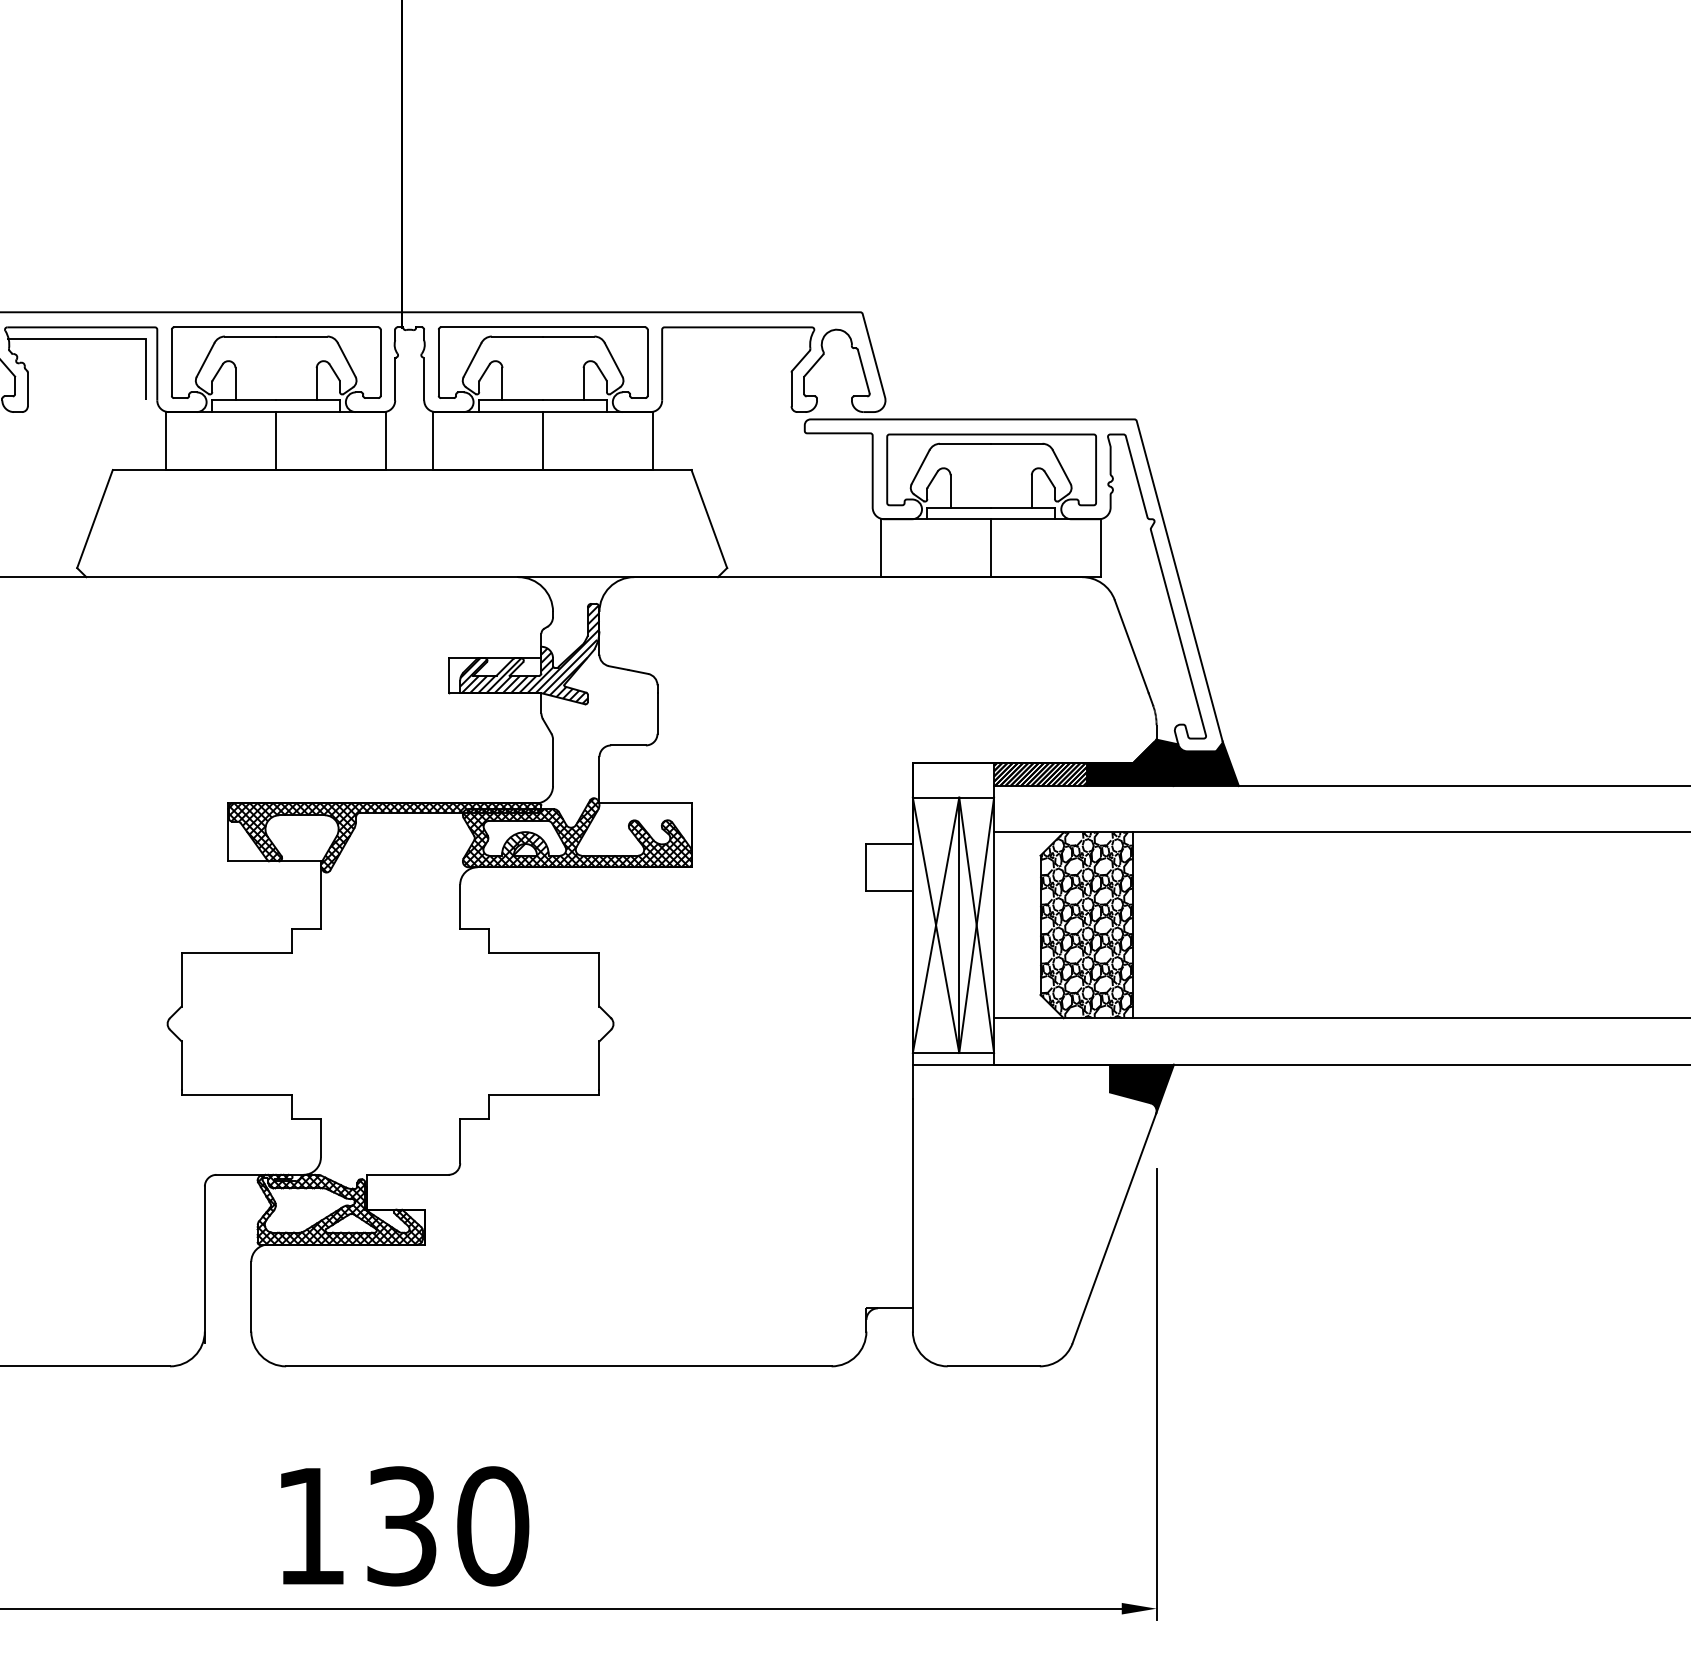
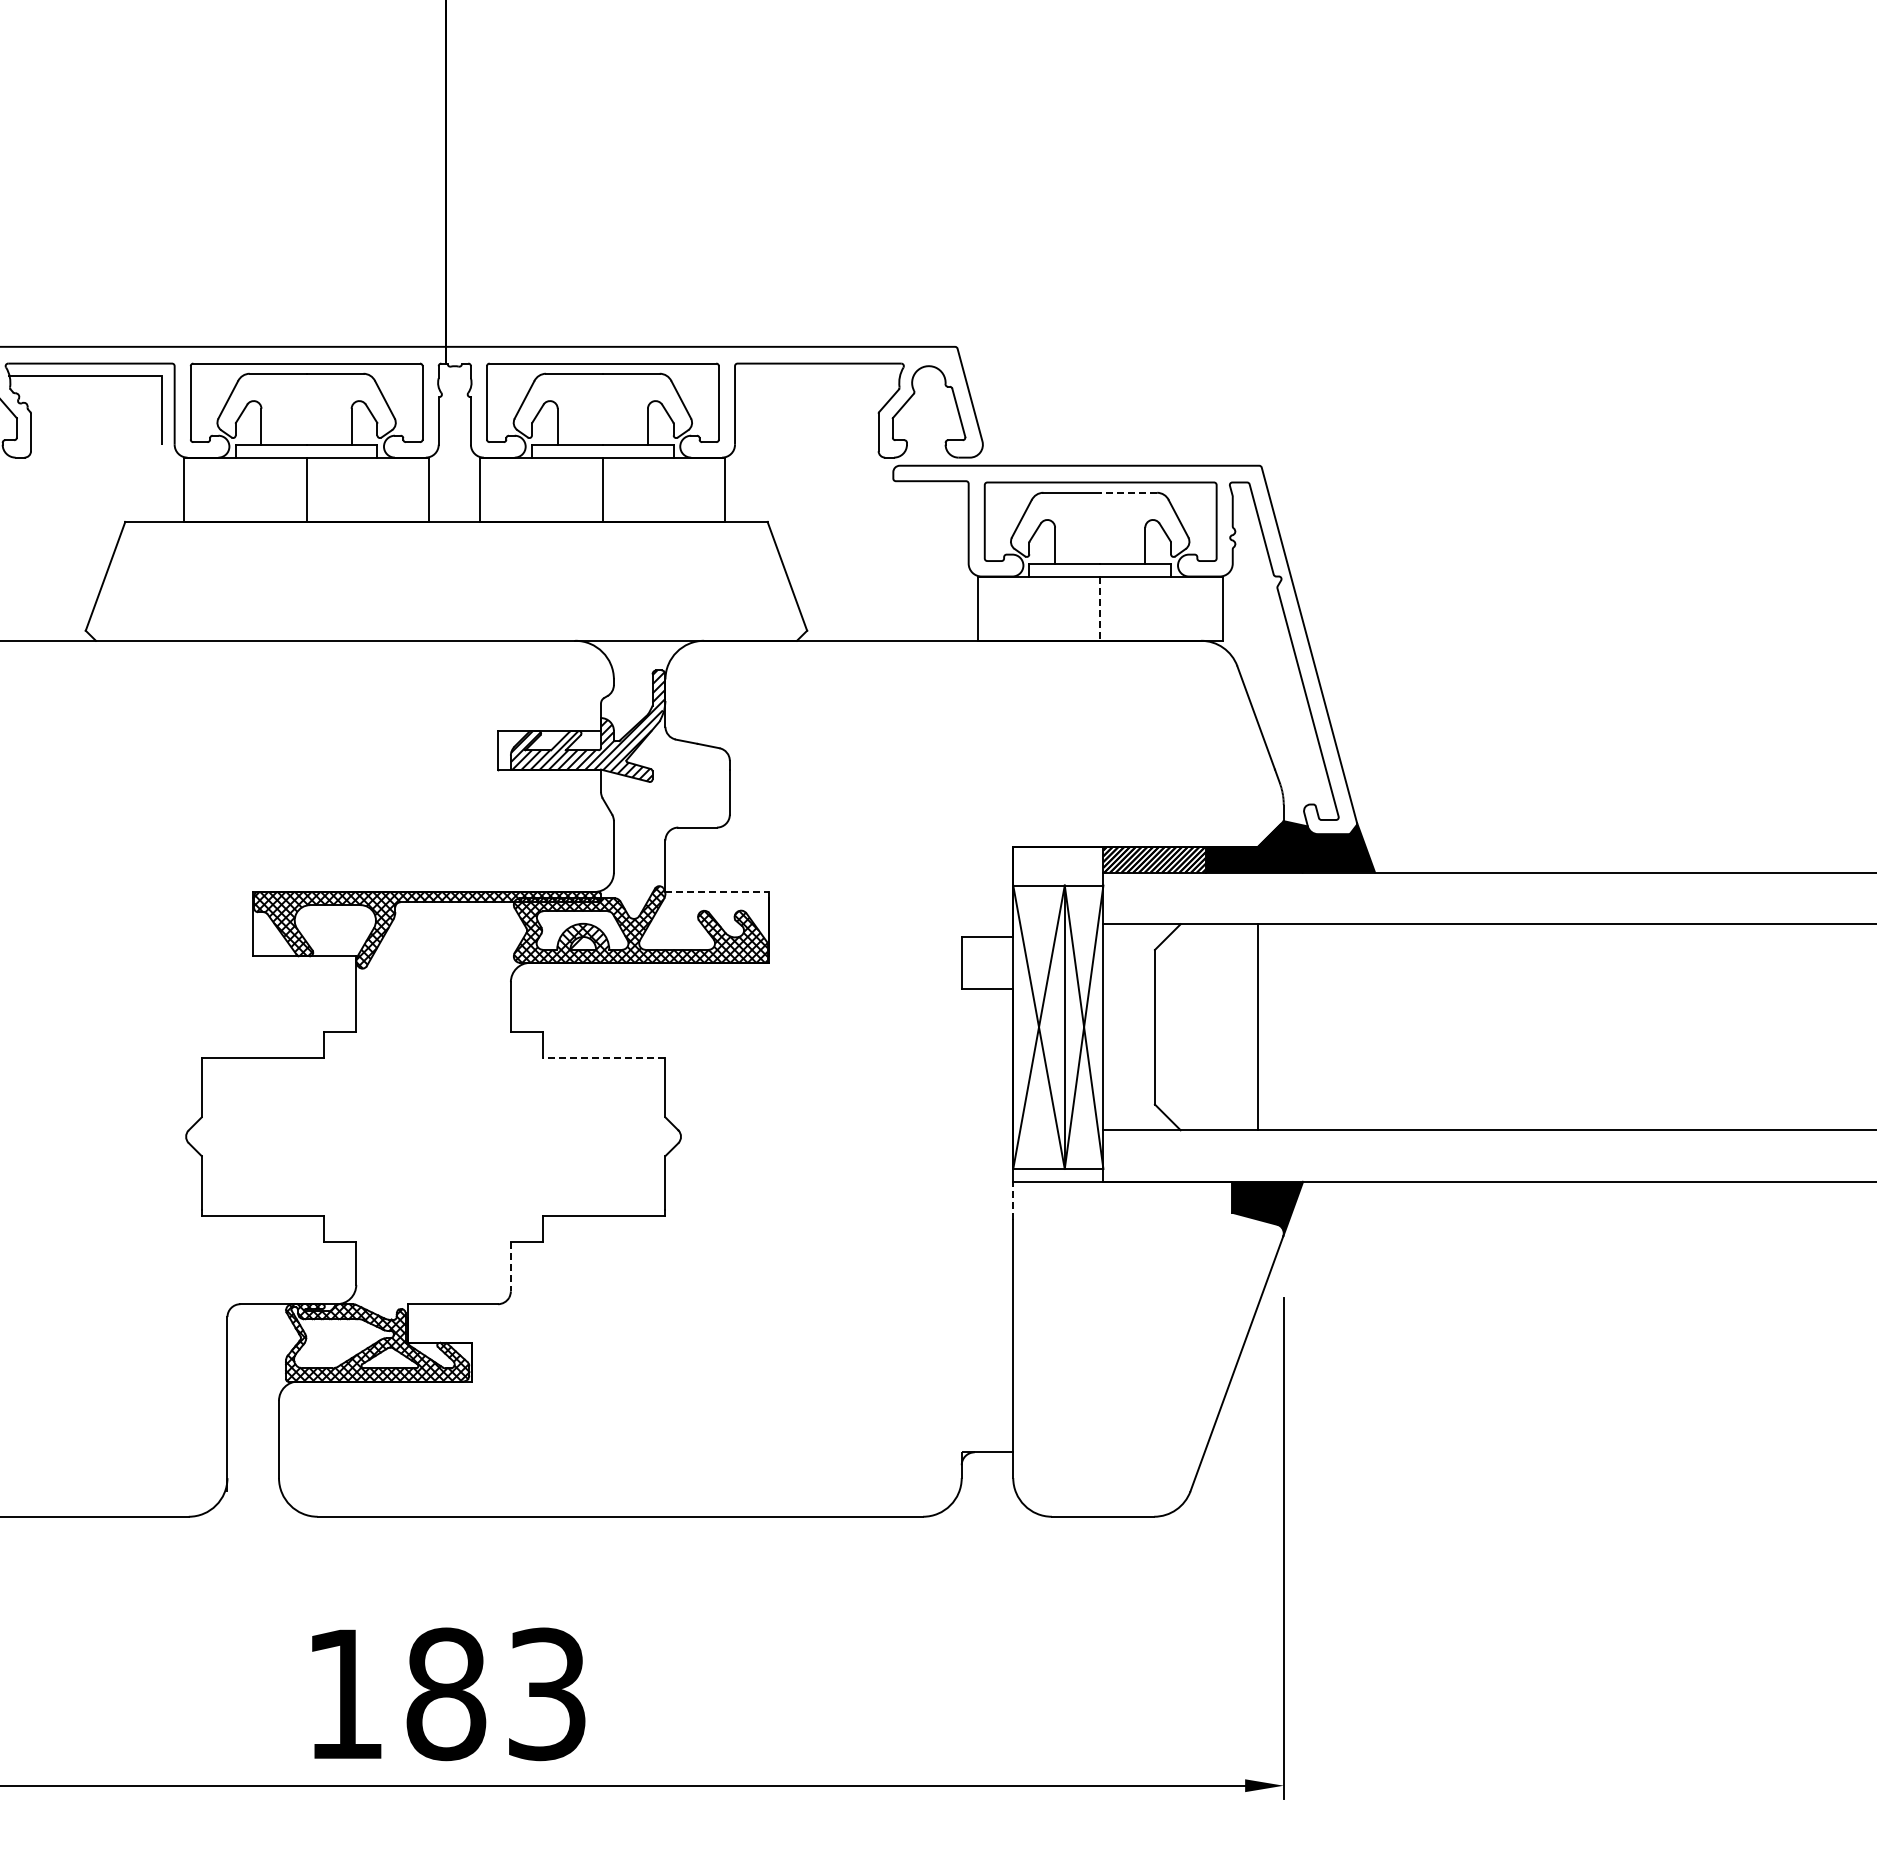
line: (1016, 443) -> (1128, 492), solid -> dashed
line: (991, 548) -> (1100, 609), solid -> dashed
line: (645, 803) -> (716, 892), solid -> dashed
hatch: (1086, 925) -> (1206, 1027), removed
line: (543, 952) -> (603, 1057), solid -> dashed
line: (913, 1081) -> (1013, 1200), solid -> dashed
line: (459, 1140) -> (510, 1266), solid -> dashed
text: (447, 1526) -> (496, 1694), 130 -> 183

